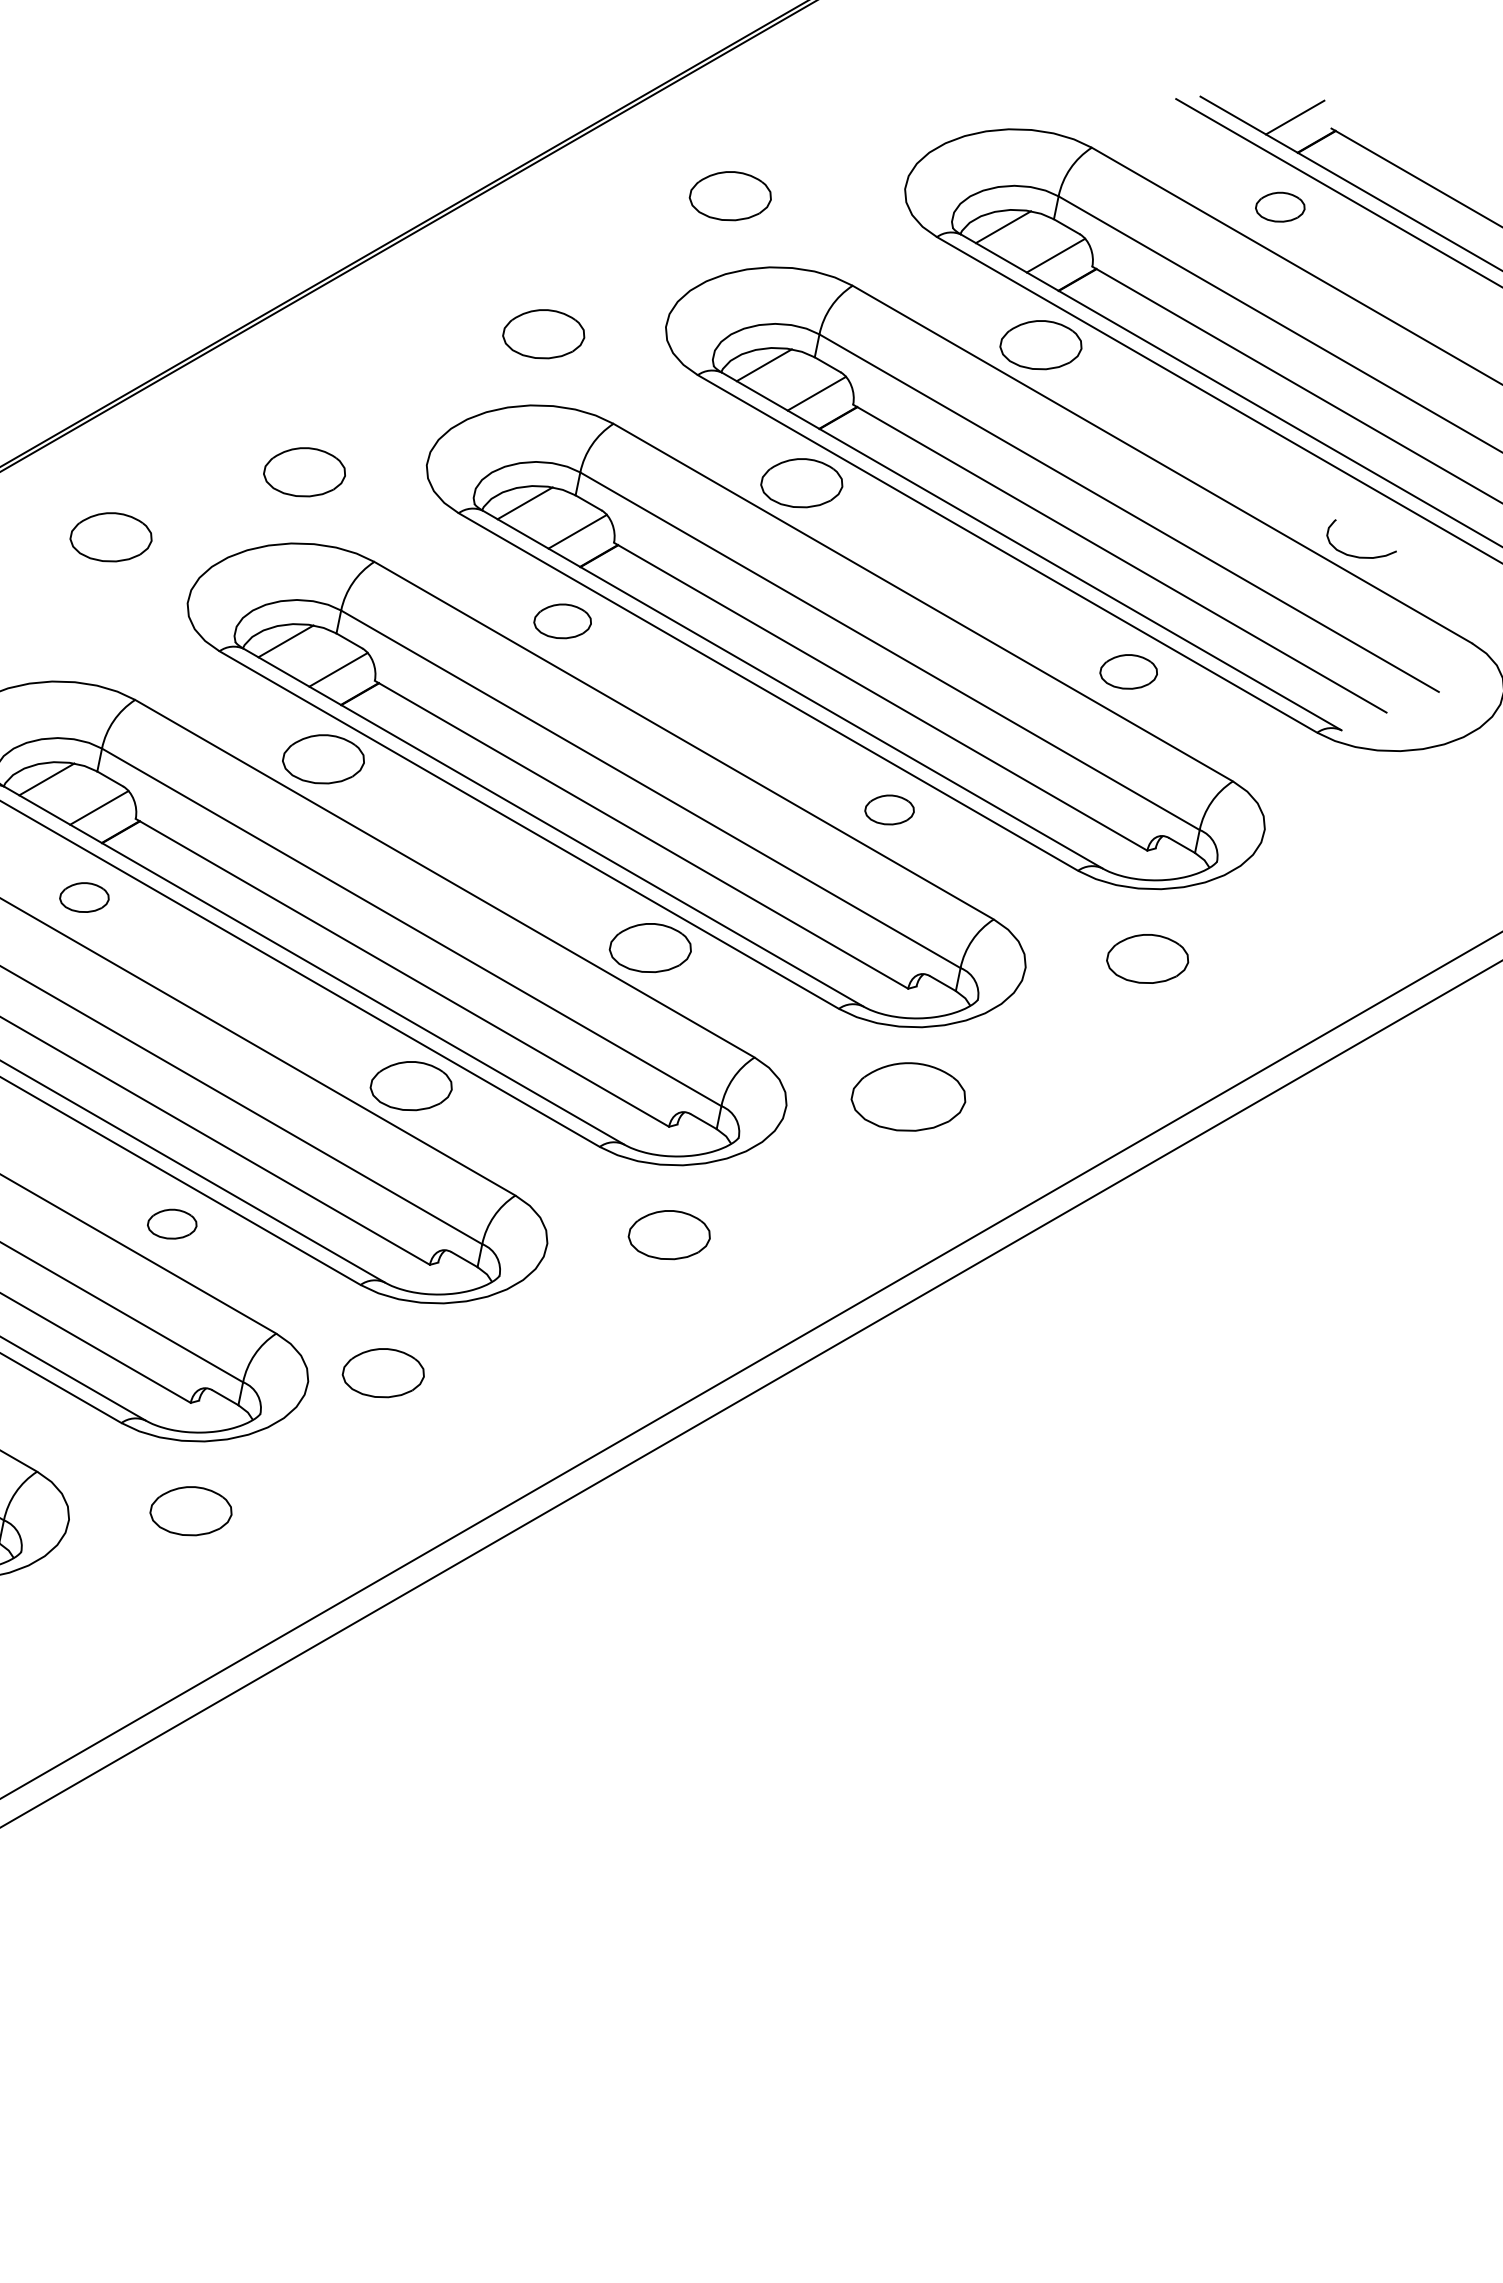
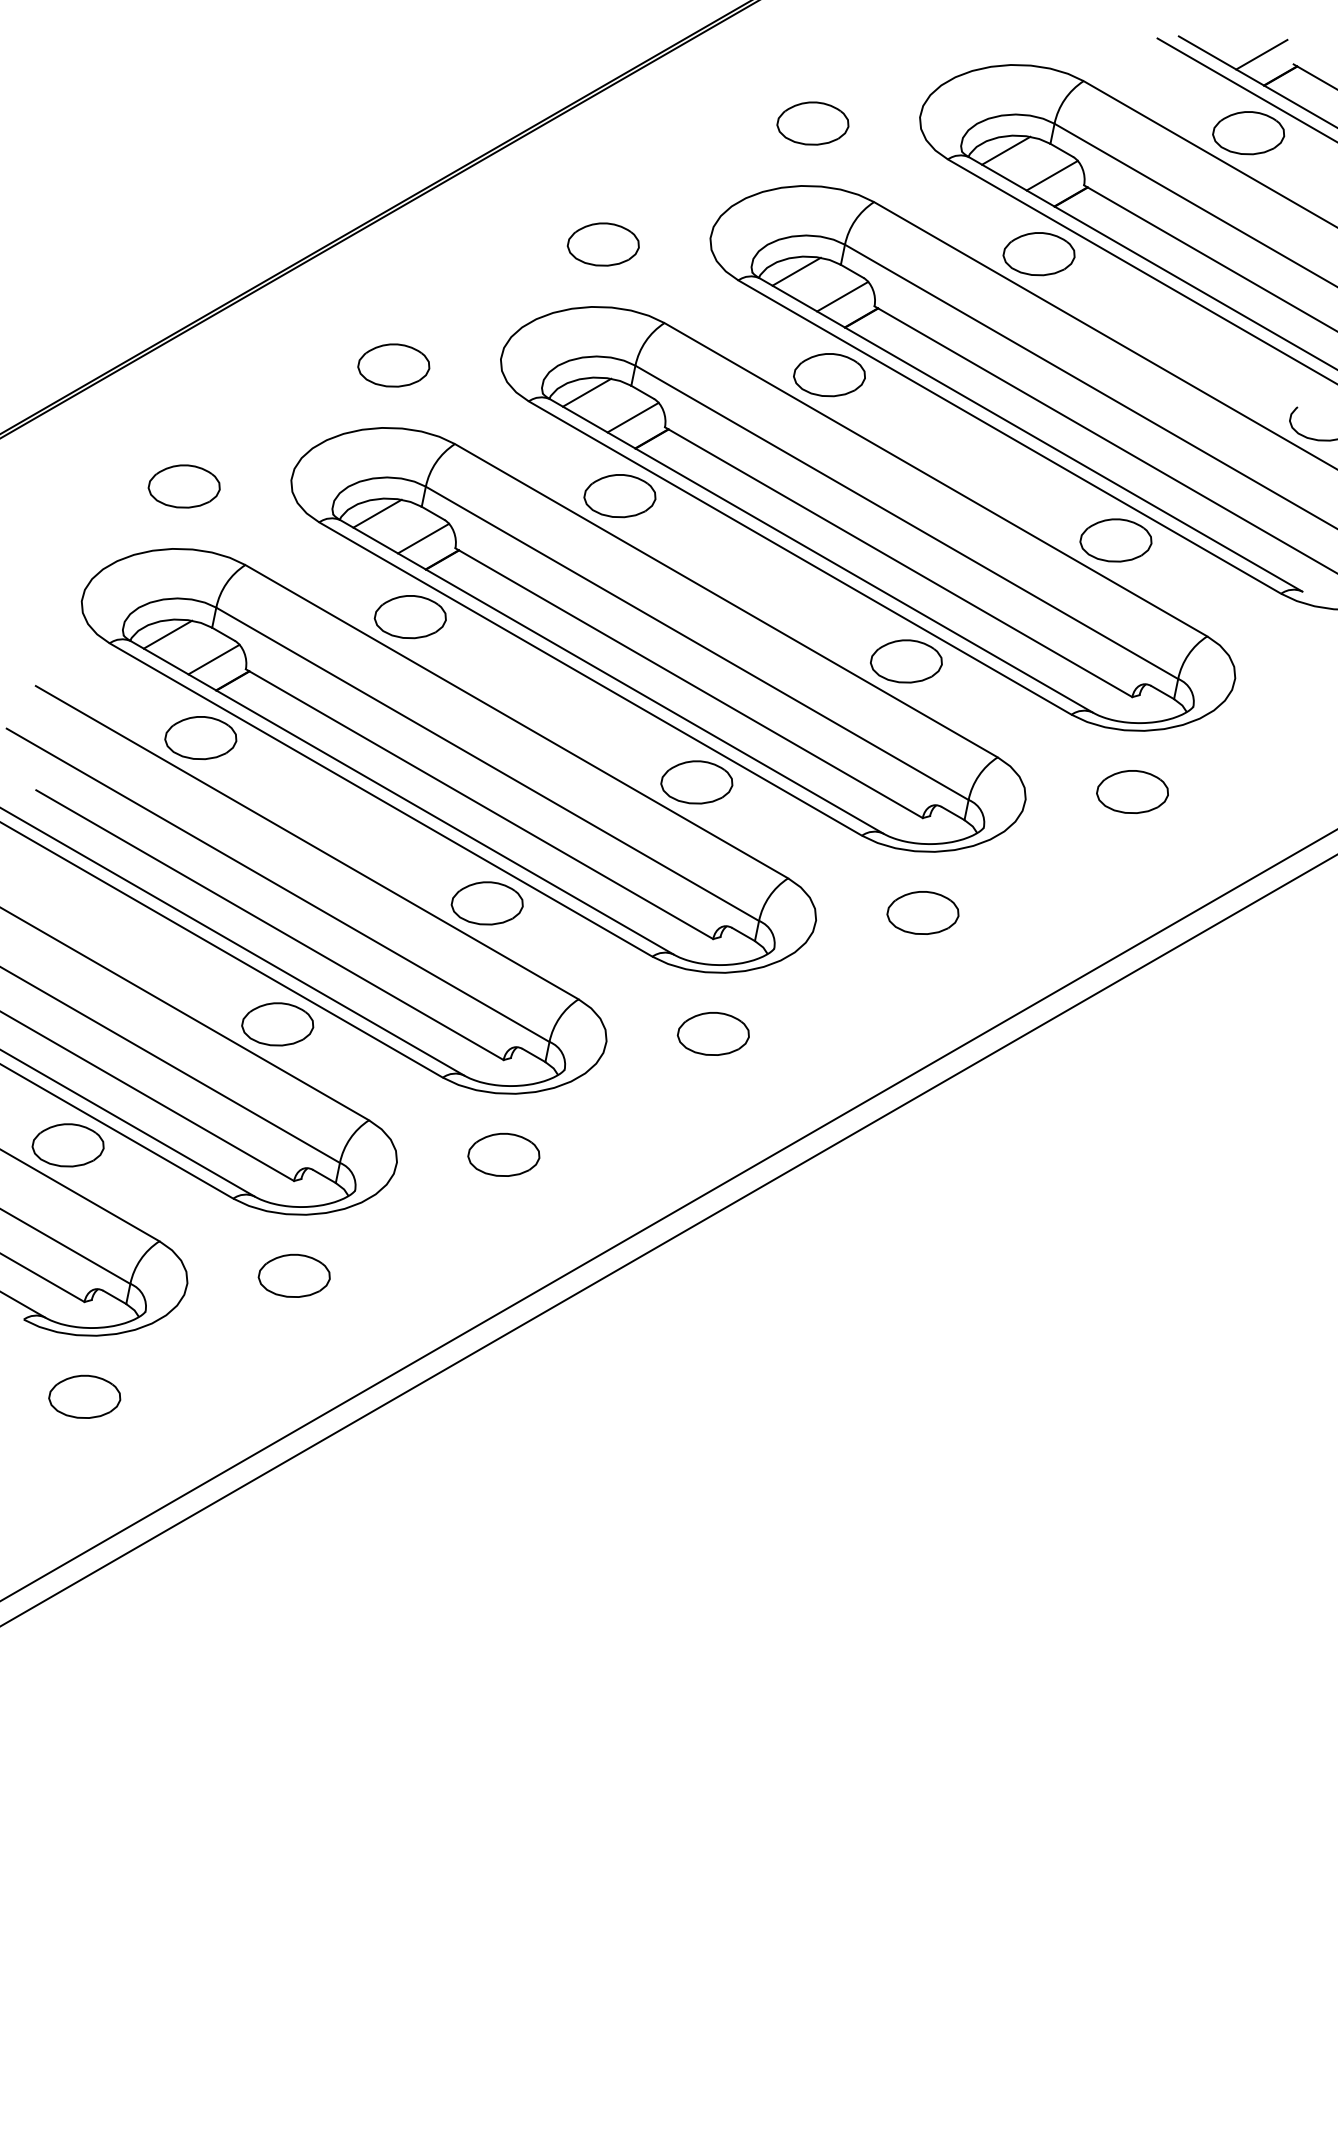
part: (729, 196) -> (812, 123), moved
part: (1279, 207) -> (1248, 133), size x1.67
part: (110, 537) -> (183, 486), moved
part: (562, 621) -> (619, 496), size x1.43
part: (1128, 671) -> (1115, 540), size x1.43
part: (889, 810) -> (906, 661), size x1.67
part: (83, 897) -> (200, 738), size x1.67
part: (907, 1096) -> (922, 912), size x0.71
part: (171, 1224) -> (277, 1024), size x1.67
part: (382, 1372) -> (503, 1154), moved

